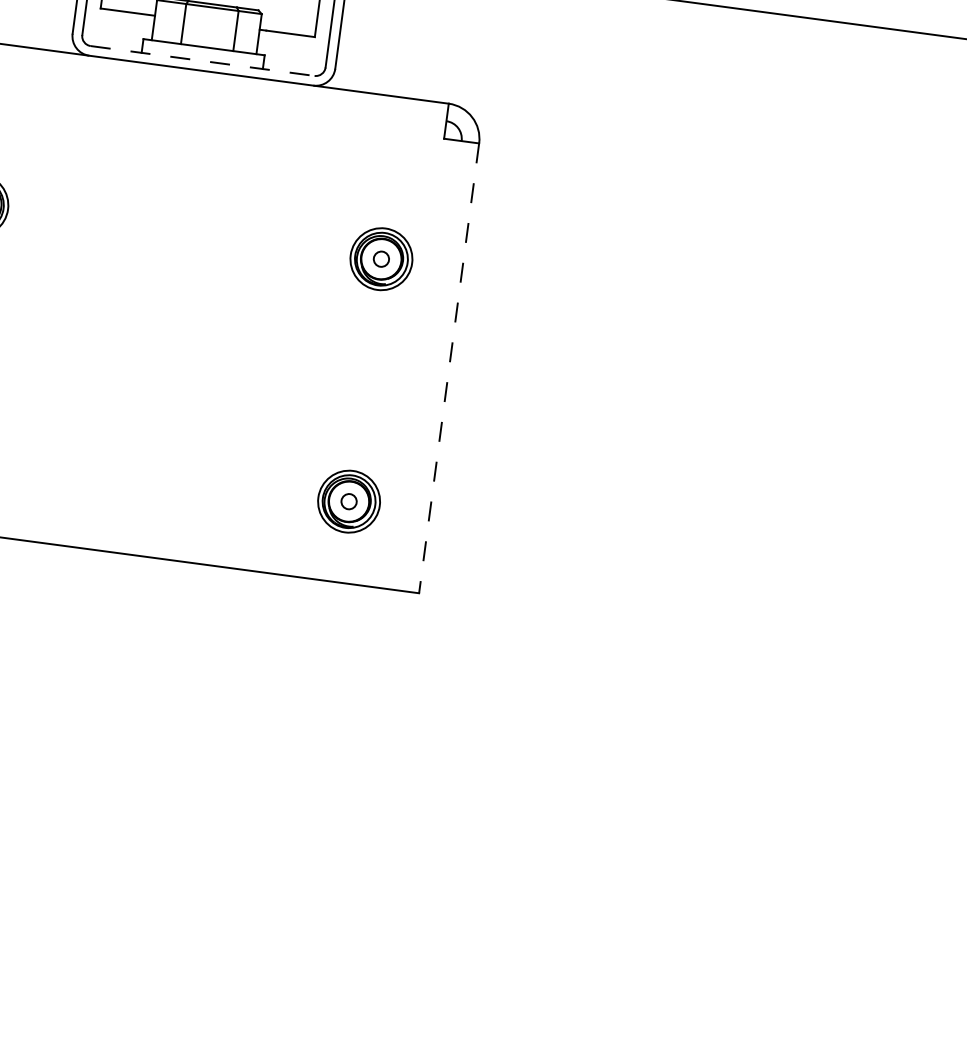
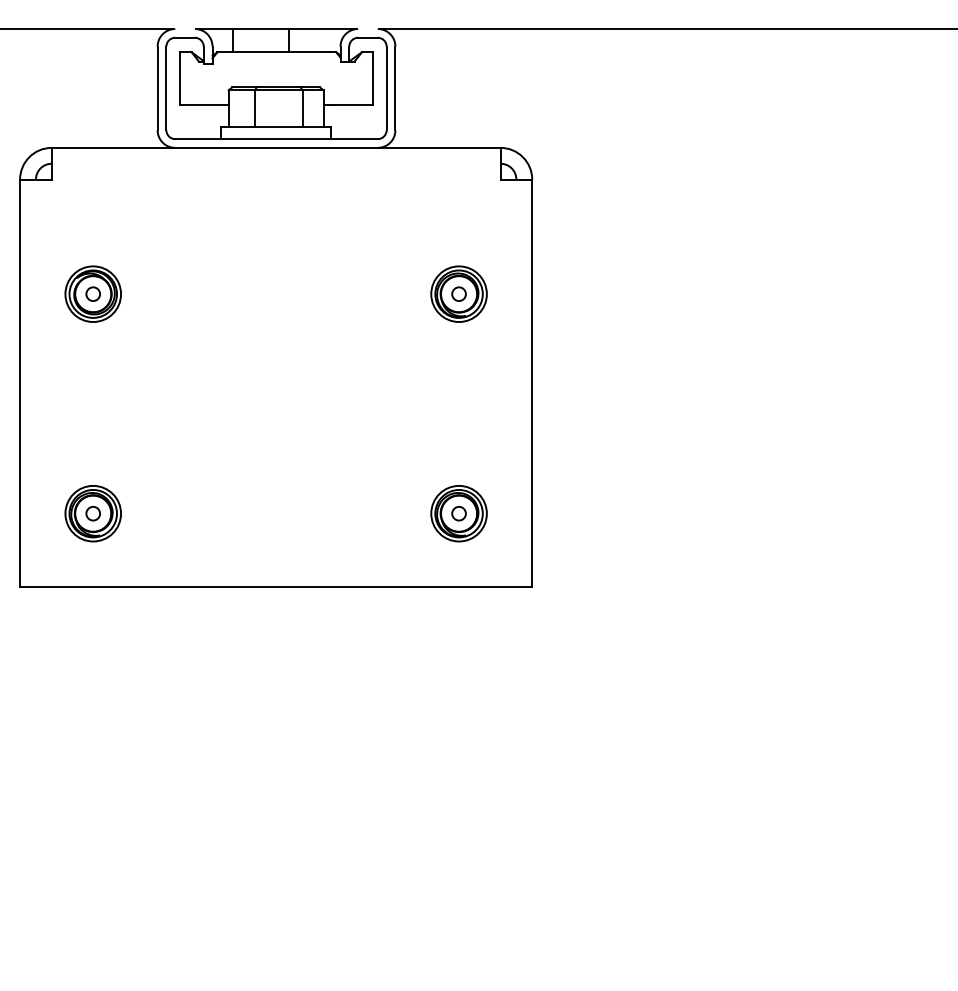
line: (203, 61) -> (277, 139), dashed -> solid
line: (449, 368) -> (532, 383), dashed -> solid

